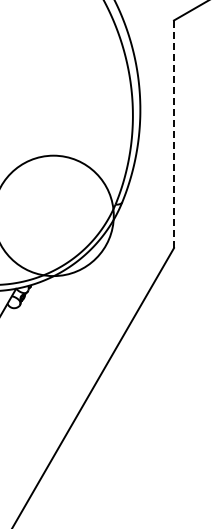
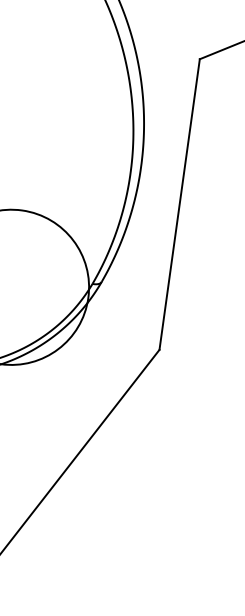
line: (174, 134) -> (180, 204), dashed -> solid

